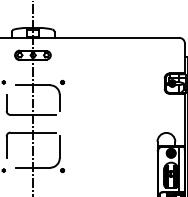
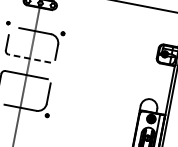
line: (33, 114) -> (30, 58), solid -> dashed

